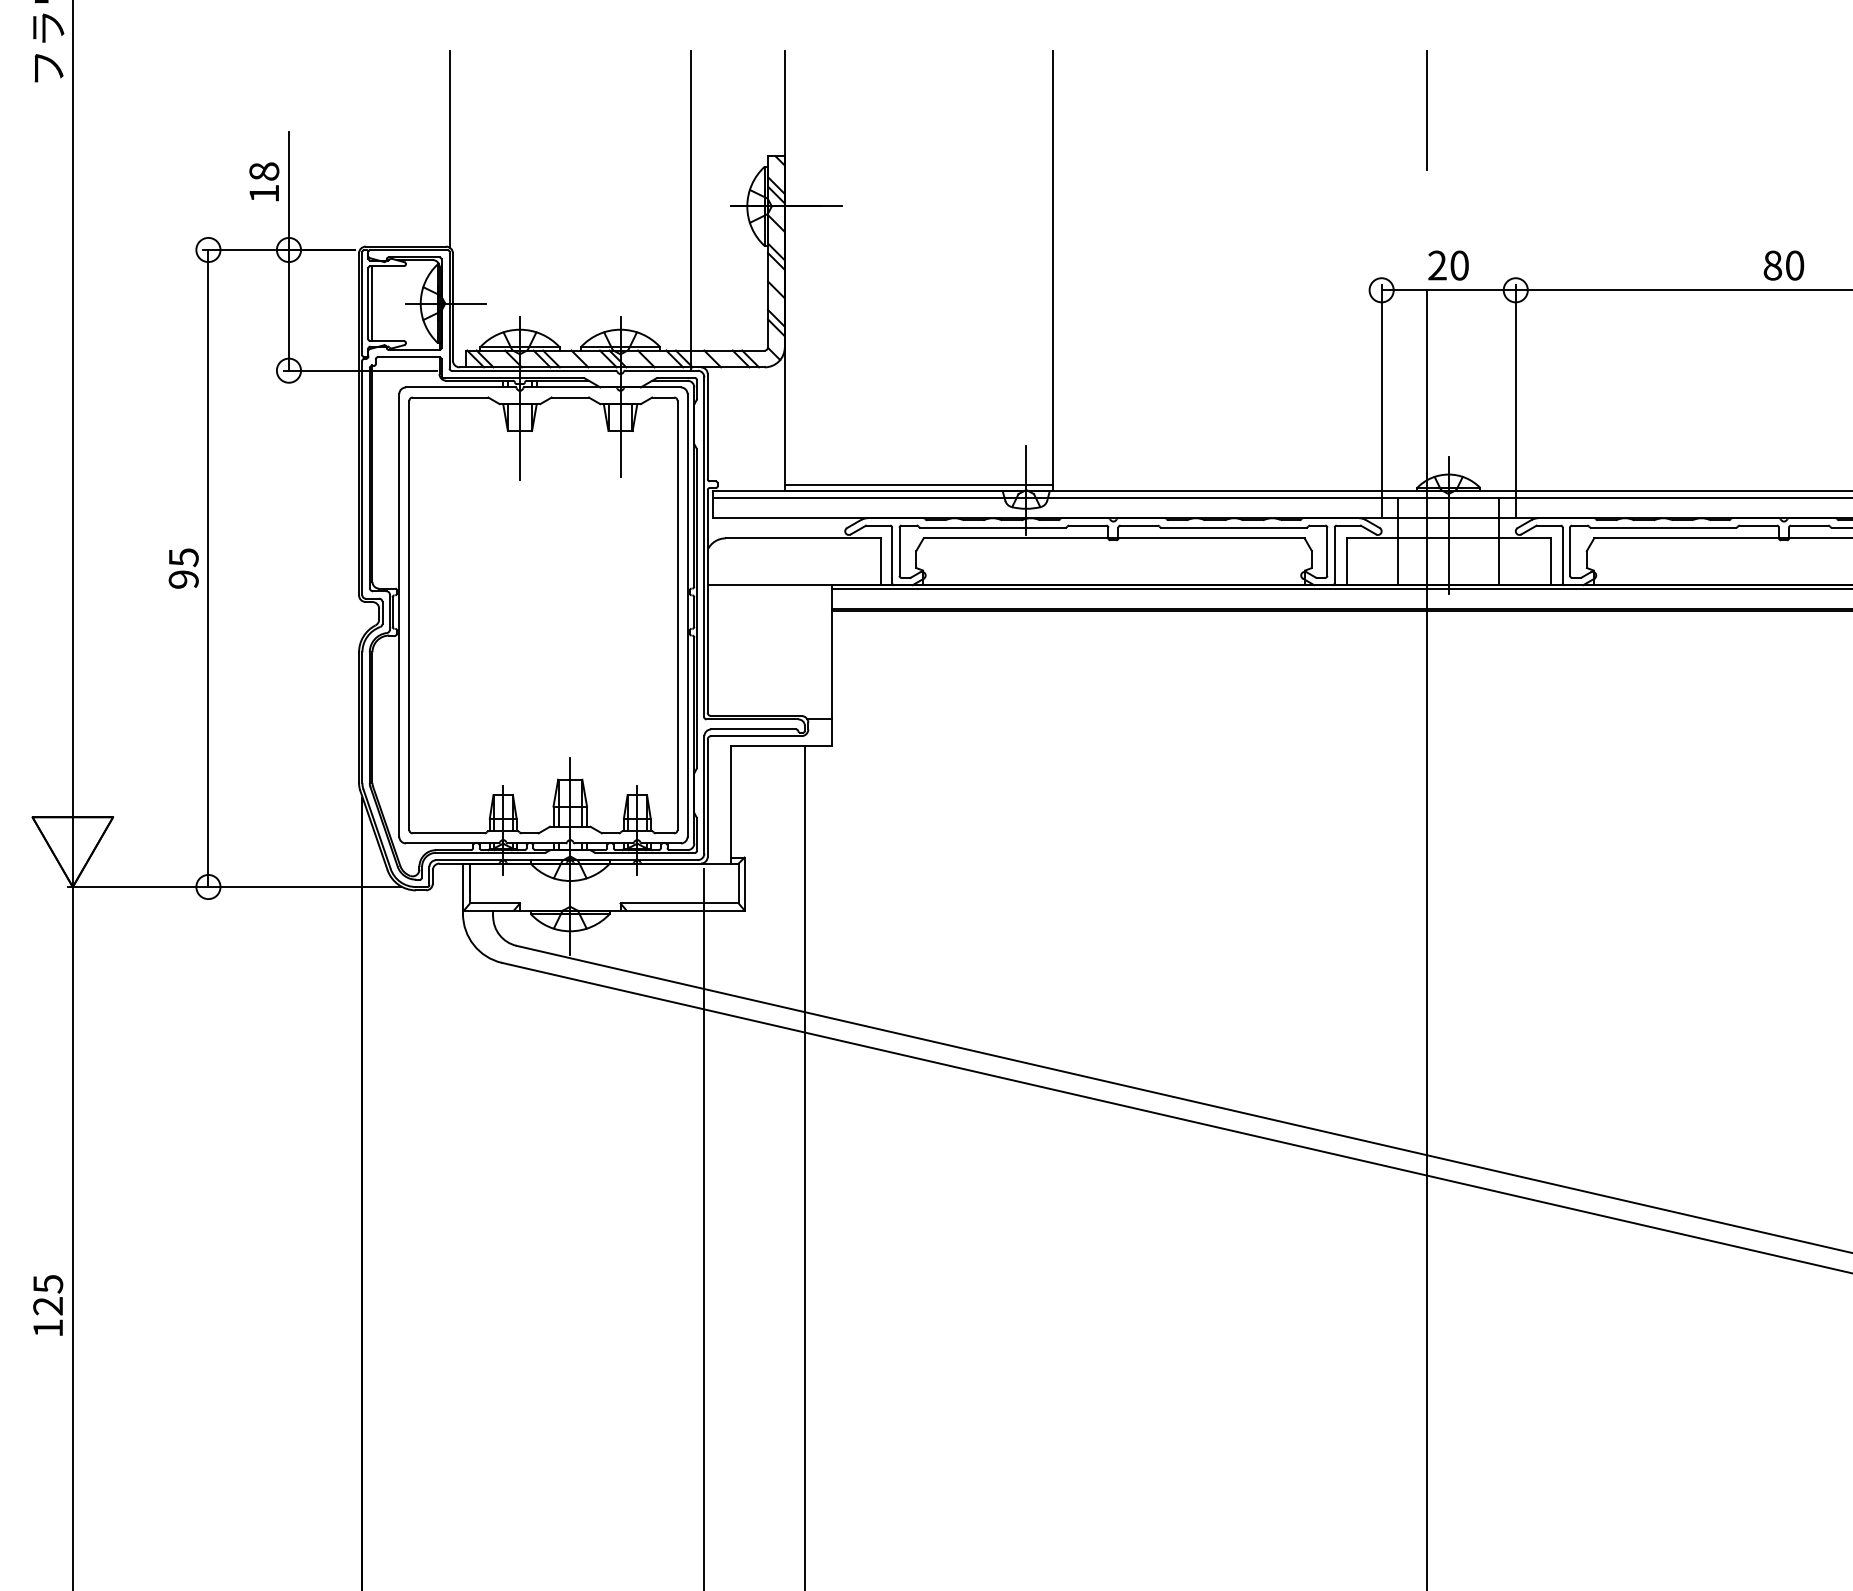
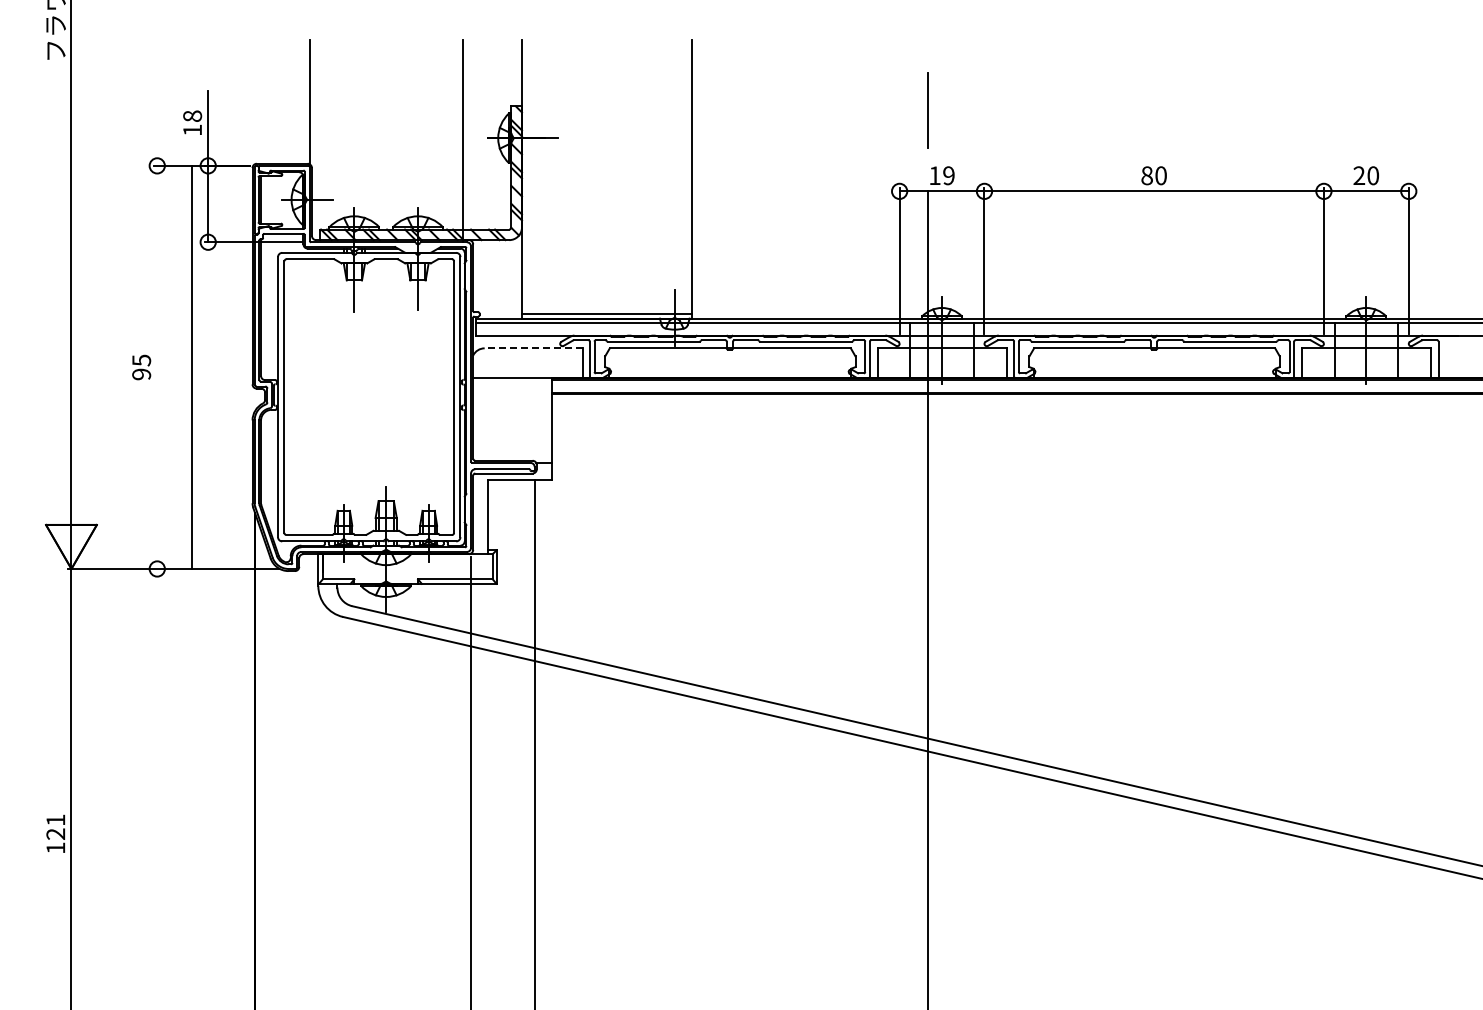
line: (1425, 110) -> (927, 110), moved
text: (1447, 265) -> (941, 175), 20 -> 19
line: (803, 538) -> (533, 348), solid -> dashed
line: (208, 567) -> (192, 366), moved
text: (47, 1284) -> (55, 820), 125 -> 121

